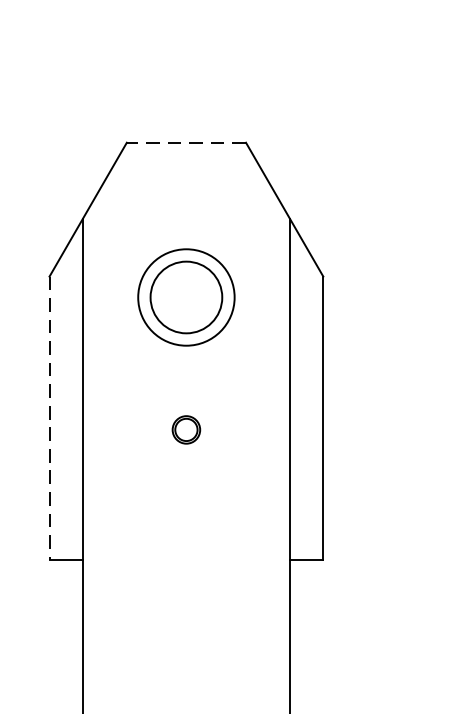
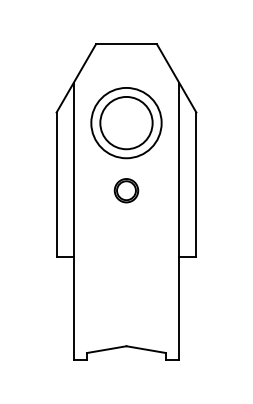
line: (186, 143) -> (126, 44), dashed -> solid
part: (186, 298) -> (126, 123), size x1.43
line: (49, 419) -> (56, 185), dashed -> solid
part: (186, 429) -> (126, 190), size x1.67

